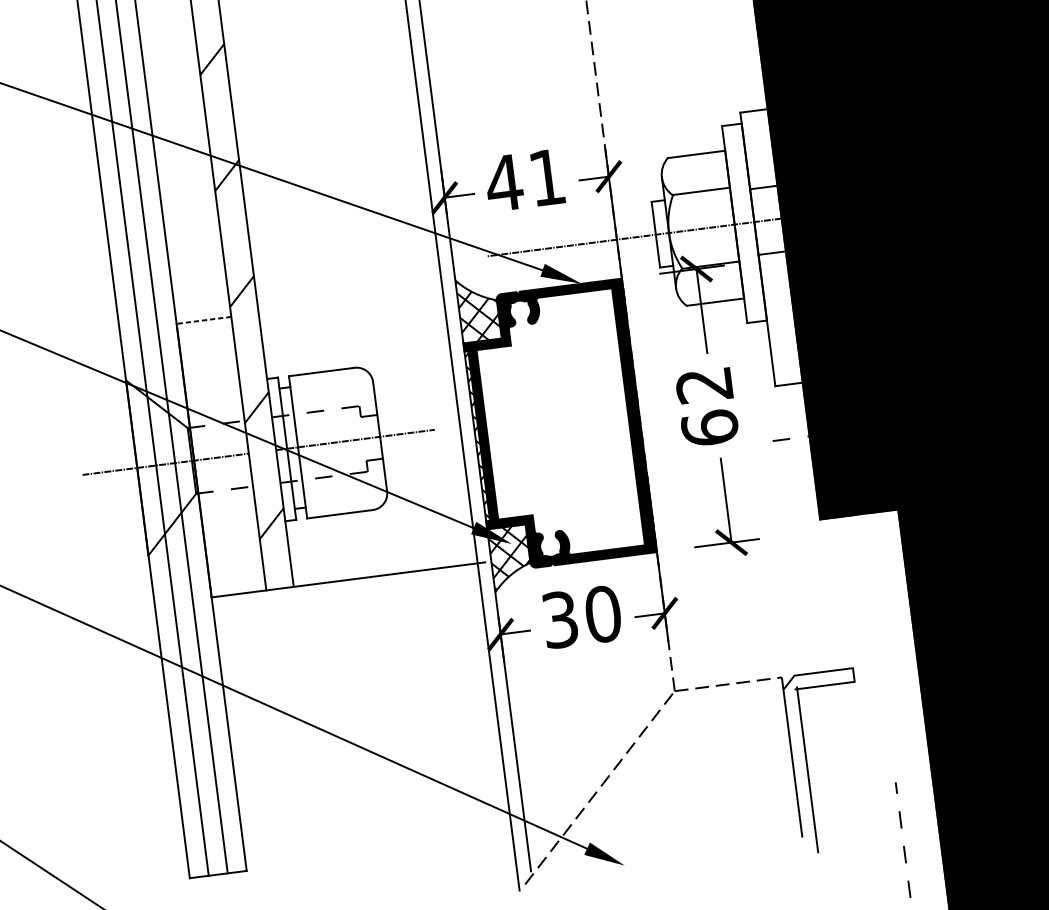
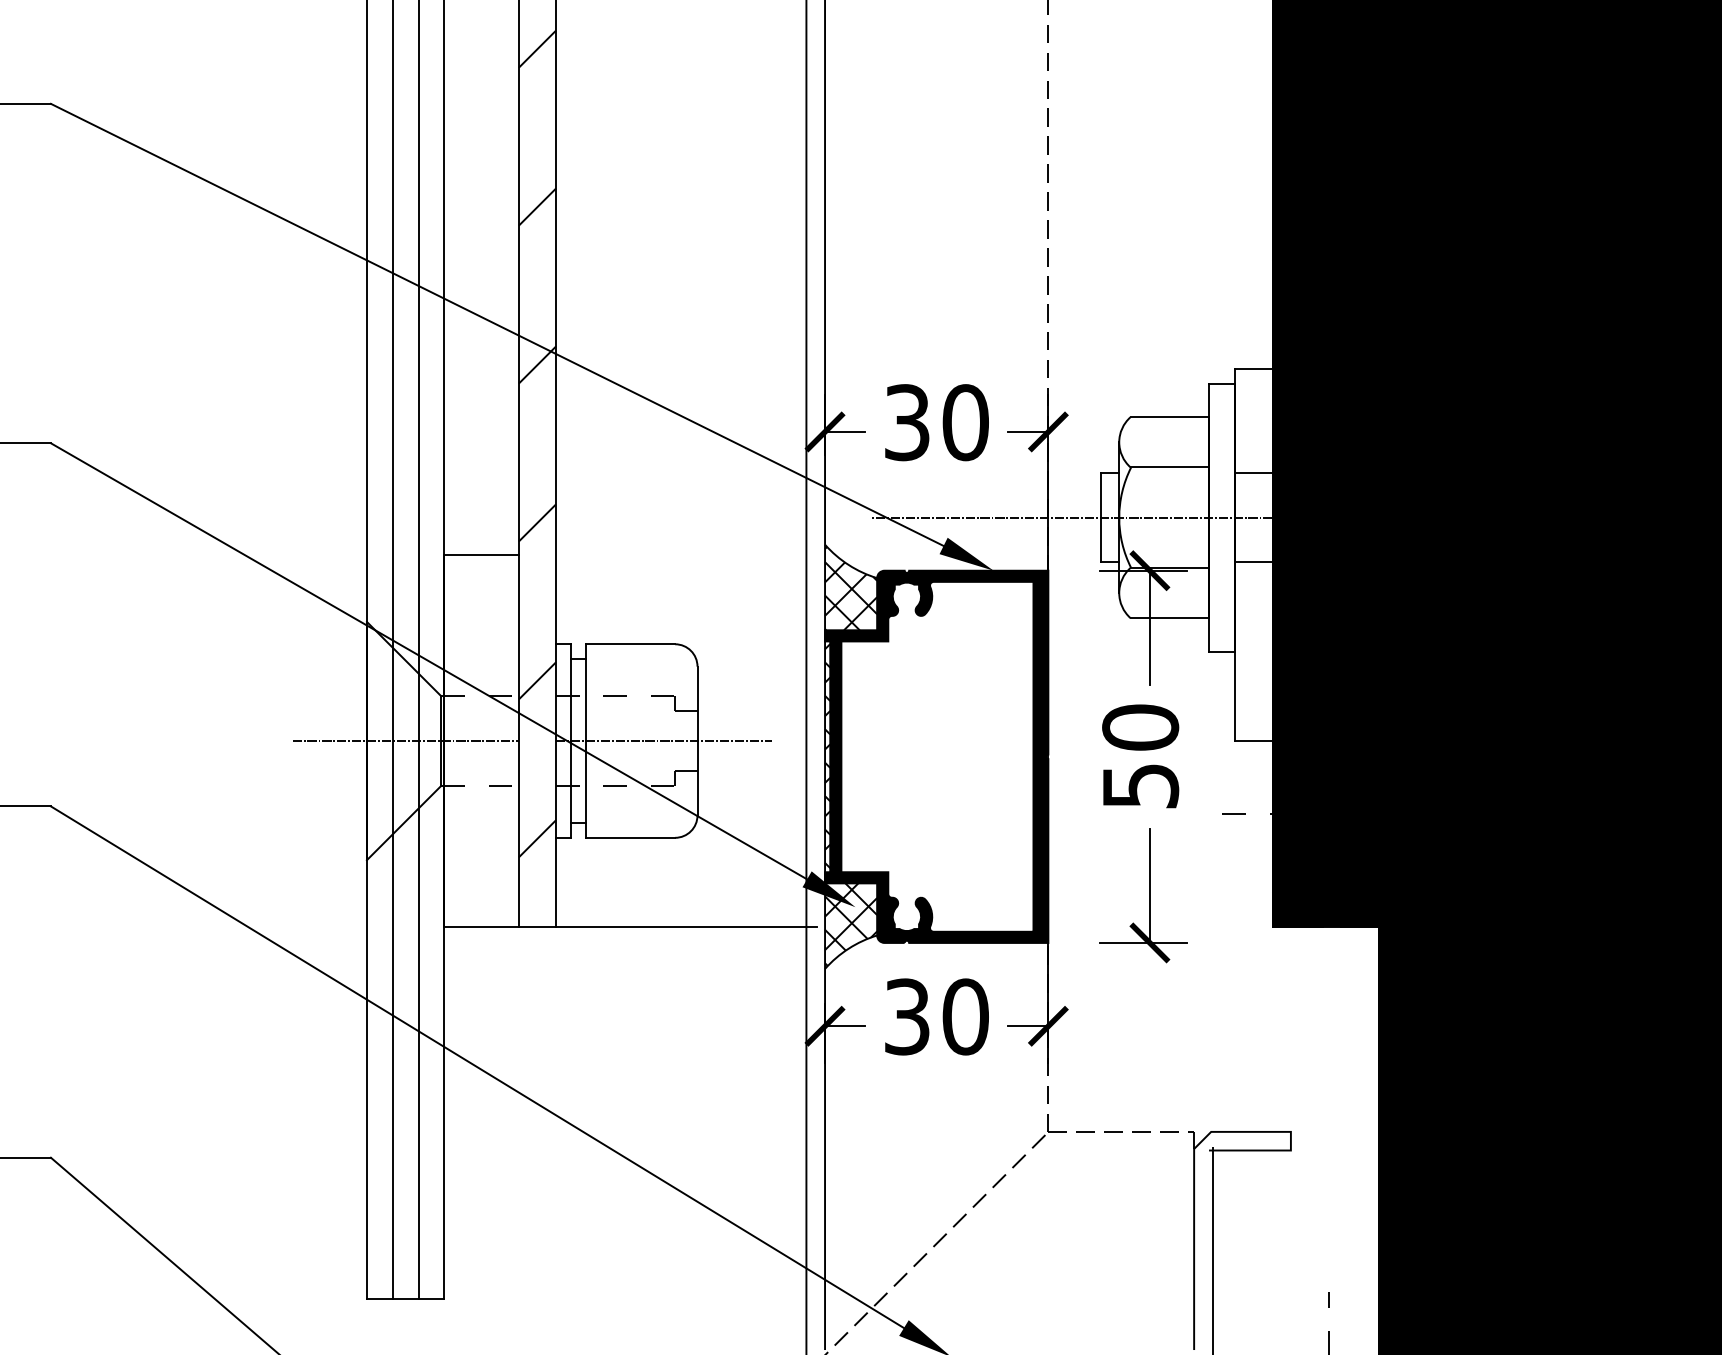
text: (525, 180) -> (935, 422), 41 -> 30
line: (203, 320) -> (481, 554), dashed -> solid
text: (707, 406) -> (1140, 756), 62 -> 50

